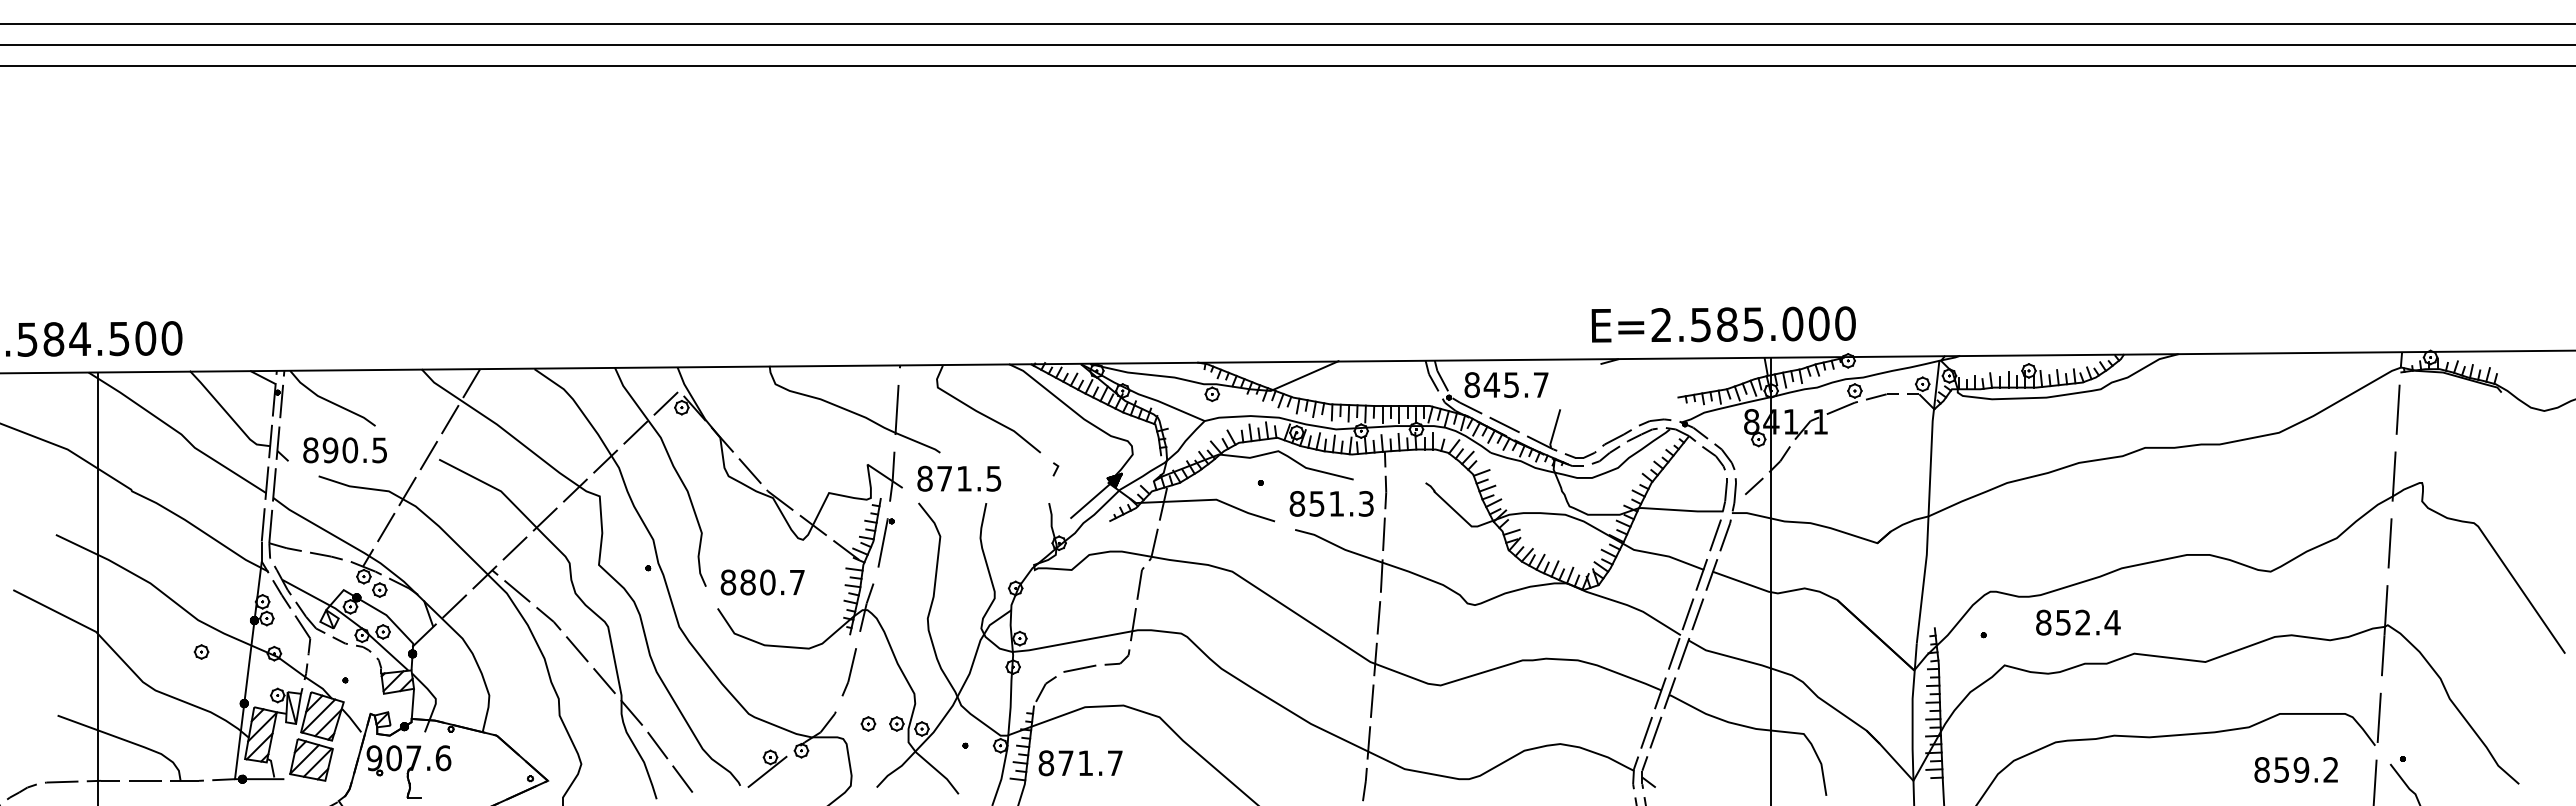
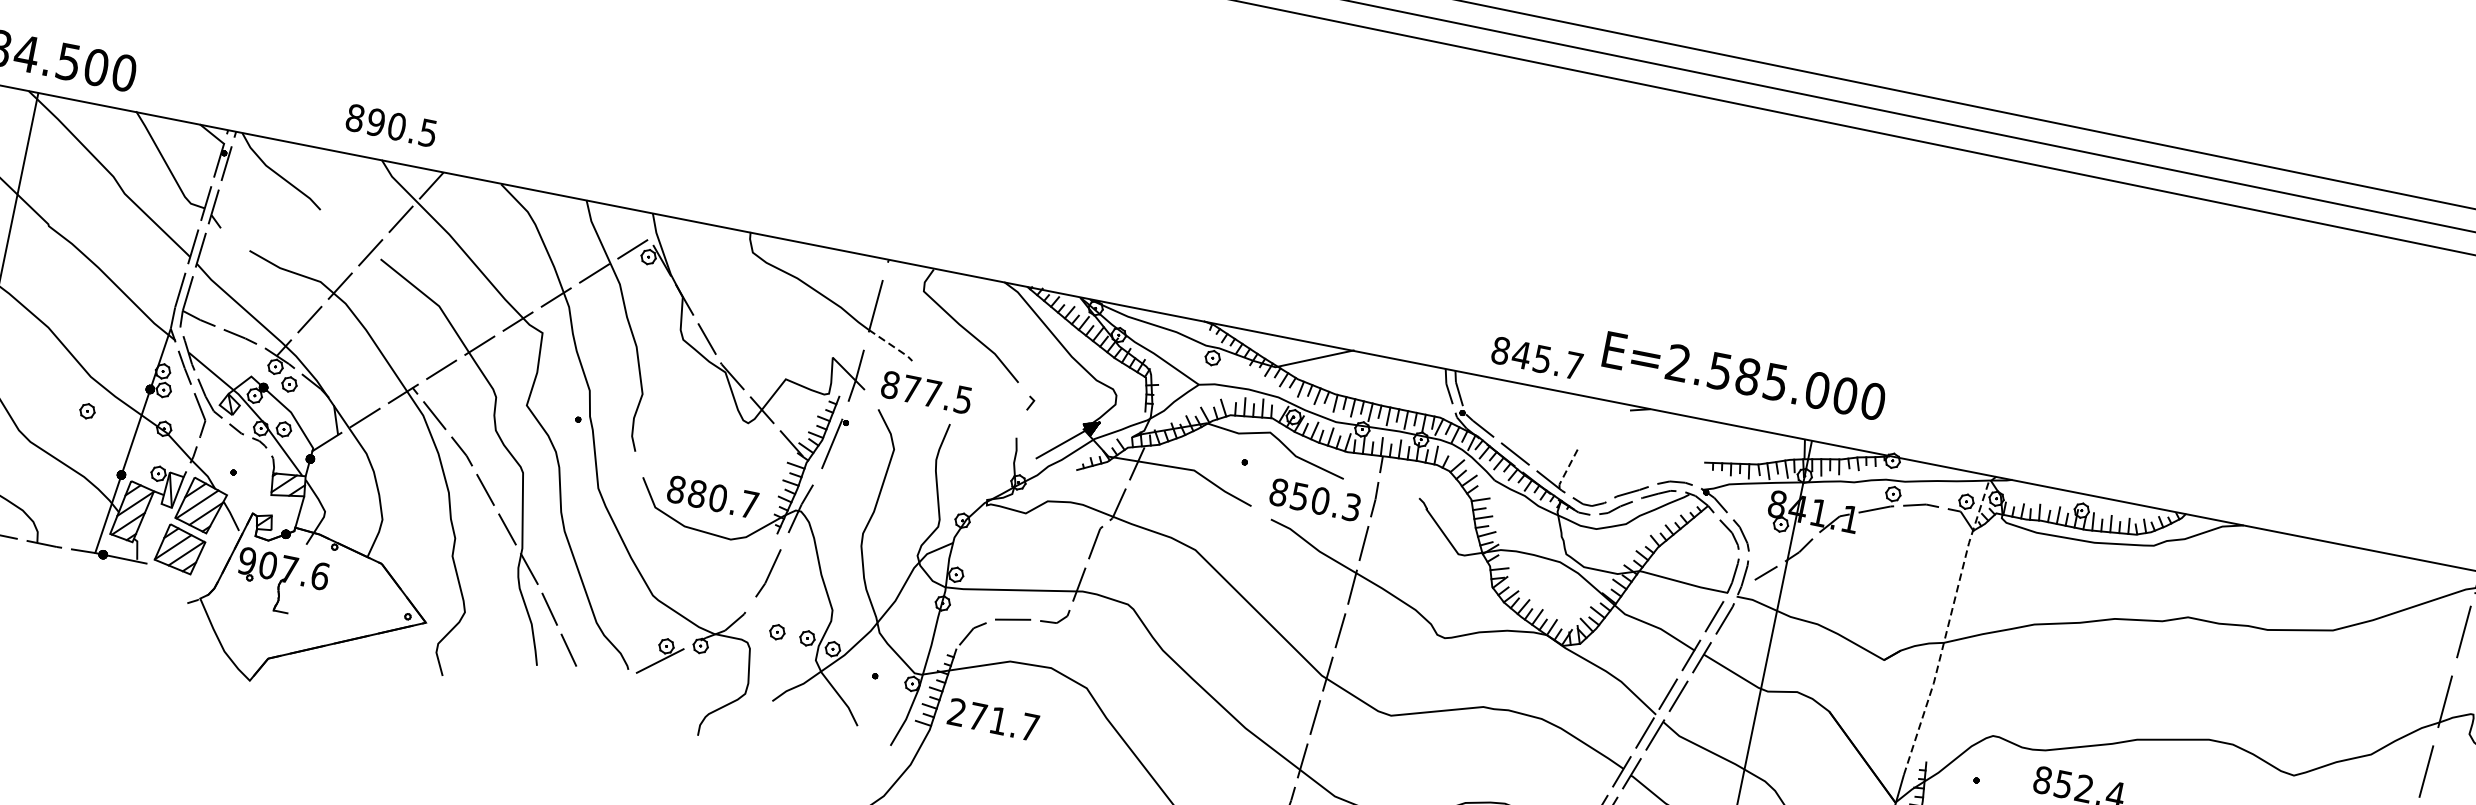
text: (1723, 324) -> (1744, 375), moved
text: (1506, 384) -> (1537, 357), moved
line: (1554, 429) -> (1567, 469), solid -> dashed
line: (918, 442) -> (891, 345), solid -> dashed
text: (344, 450) -> (390, 125), moved
text: (964, 478) -> (932, 393), 871.5 -> 877.5
line: (1929, 502) -> (1948, 628), solid -> dashed
text: (1336, 503) -> (1320, 500), 851.3 -> 850.3
text: (762, 582) -> (712, 497), moved
text: (1046, 763) -> (957, 712), 871.7 -> 271.7

